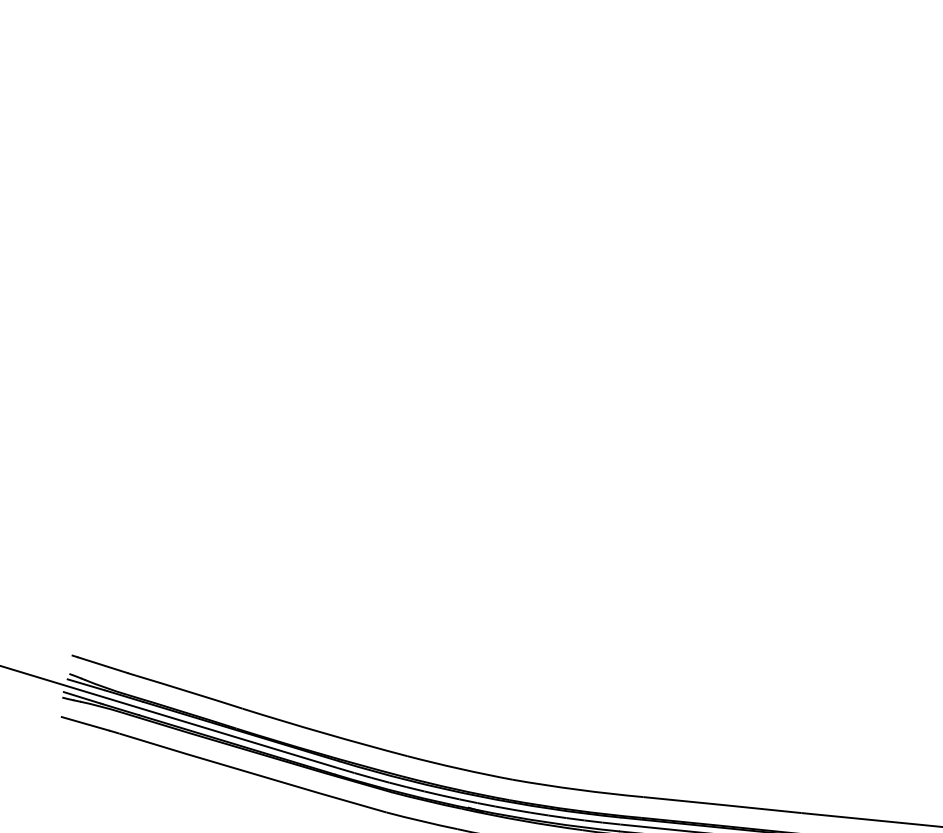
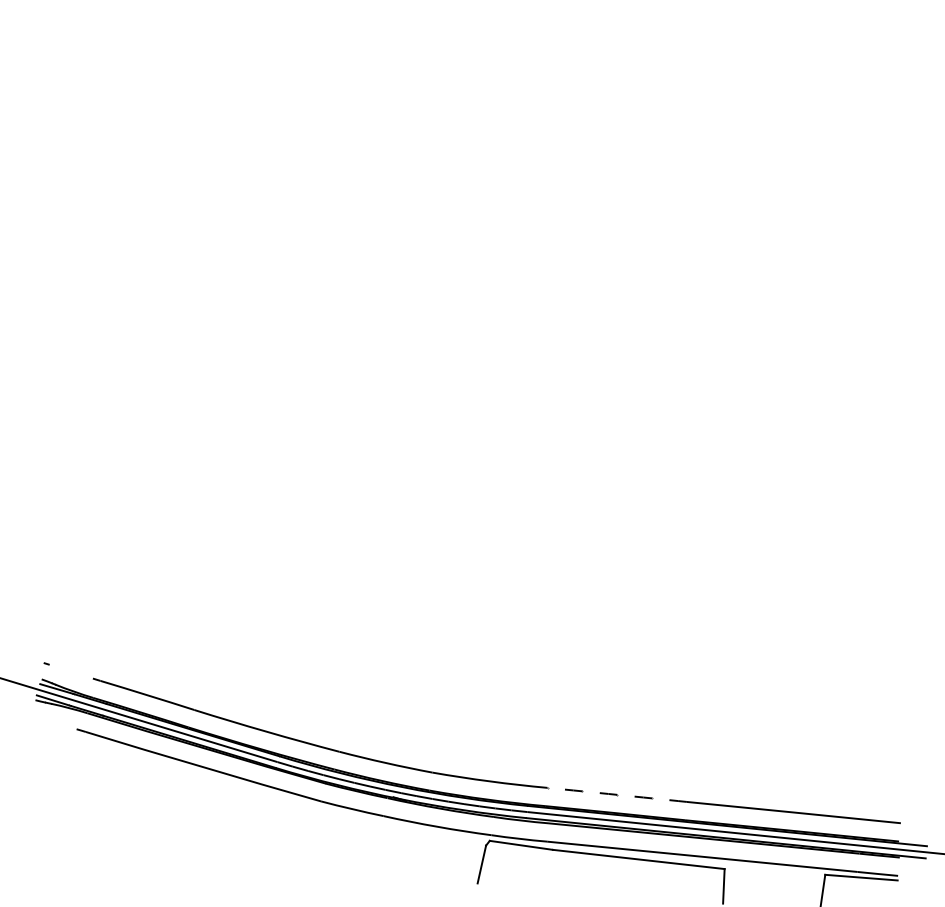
line: (102, 665) -> (70, 671), removed
line: (85, 724) -> (55, 723), removed
arc: (722, 804) -> (617, 794), solid -> dashed

